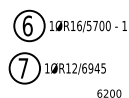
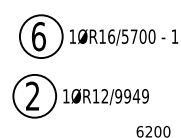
text: (23, 68) -> (32, 96), 7 -> 2
text: (94, 68) -> (132, 96), 1ØR12/6945 -> 1ØR12/9949

